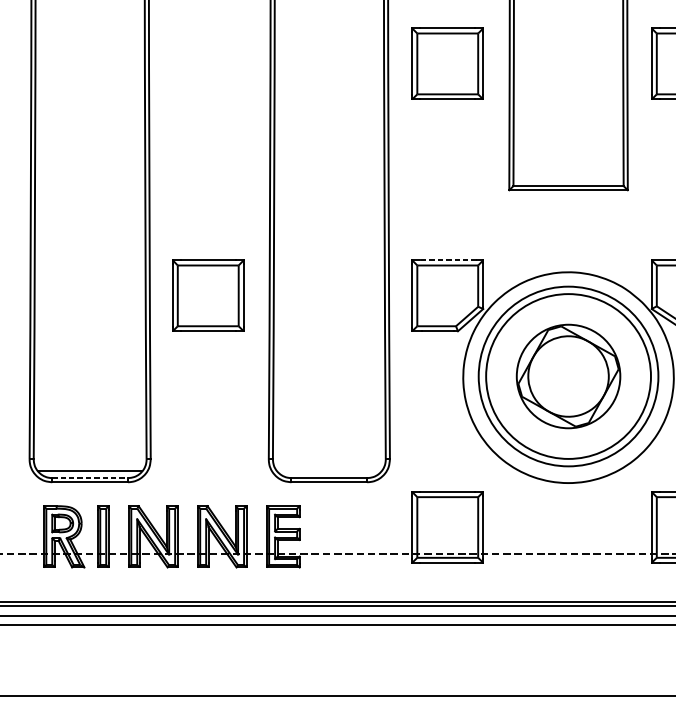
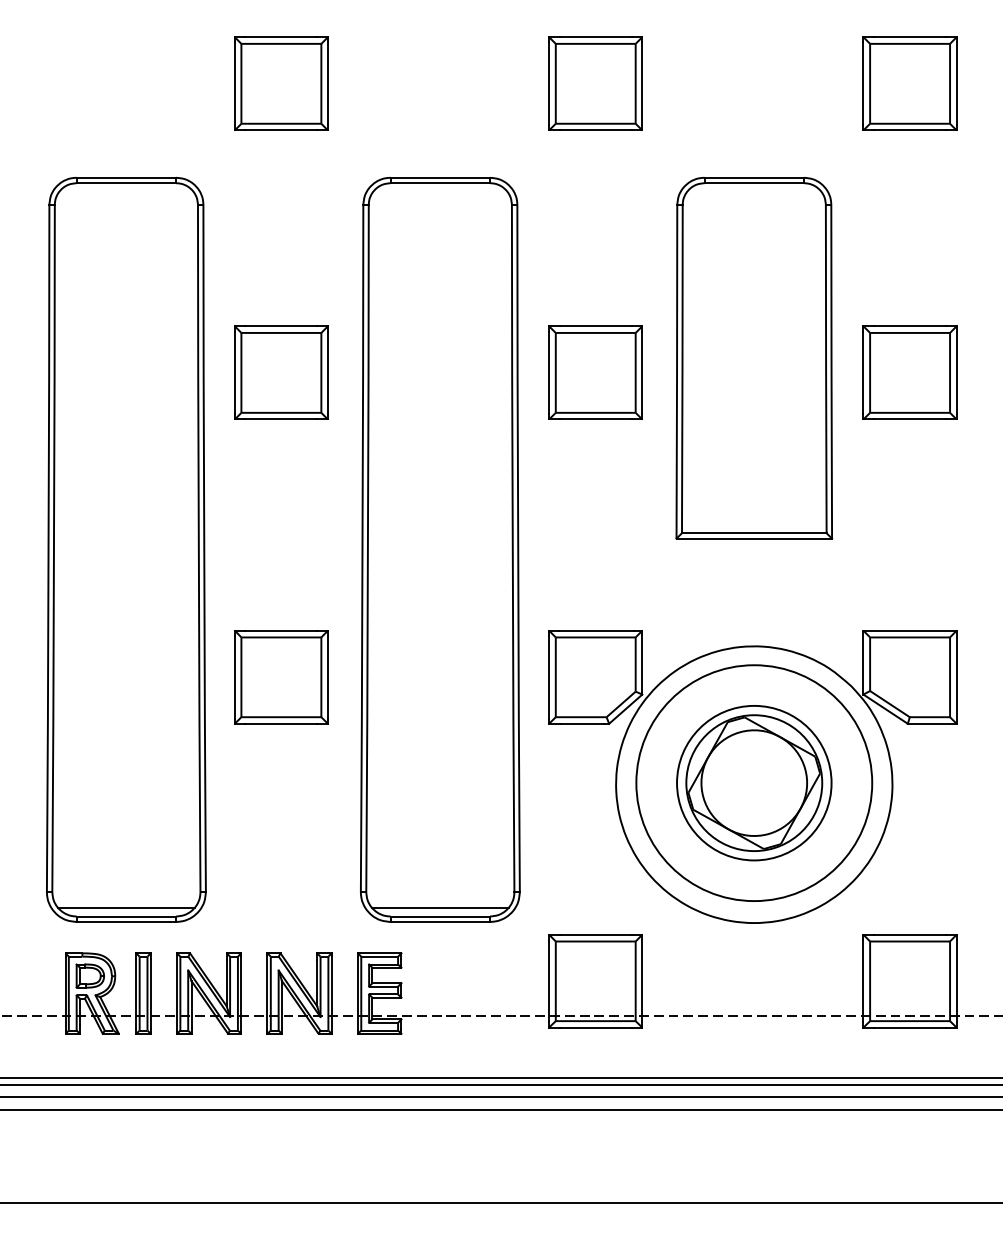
part: (208, 63) -> (281, 372), added
line: (447, 260) -> (595, 630), dashed -> solid
circle: (568, 376) -> (754, 782), size x0.71
line: (328, 471) -> (439, 907), added
line: (90, 478) -> (126, 916), dashed -> solid

